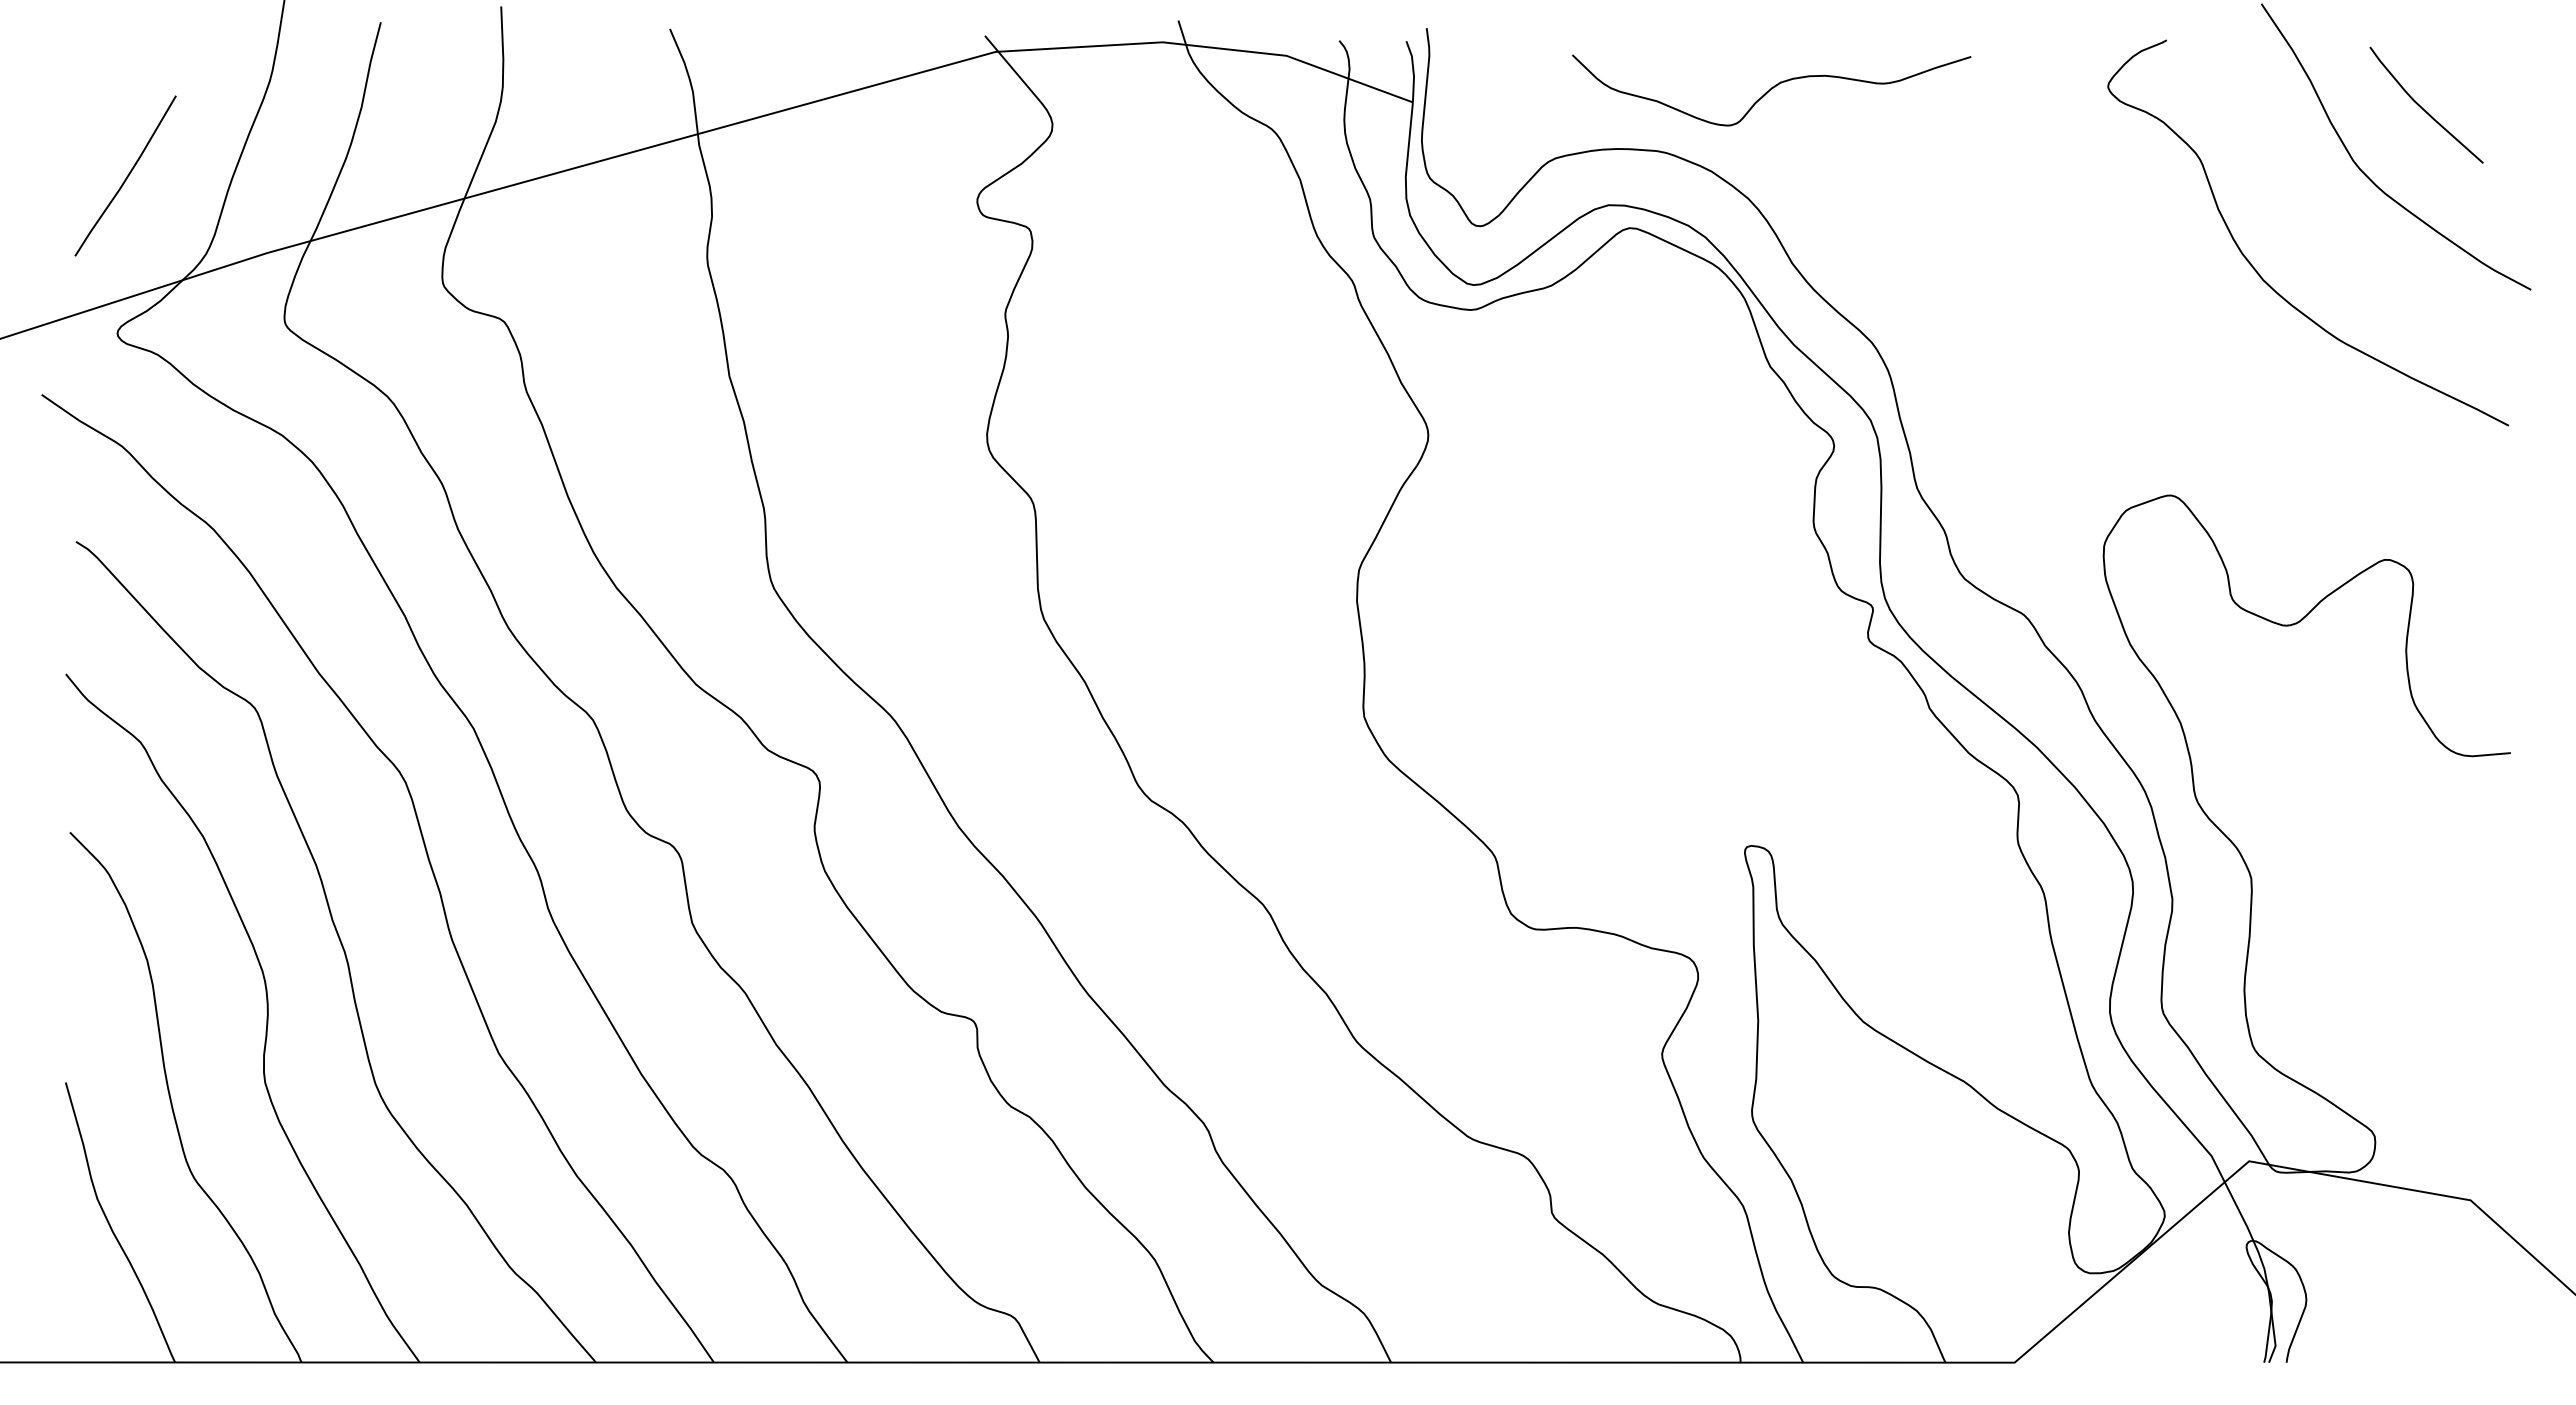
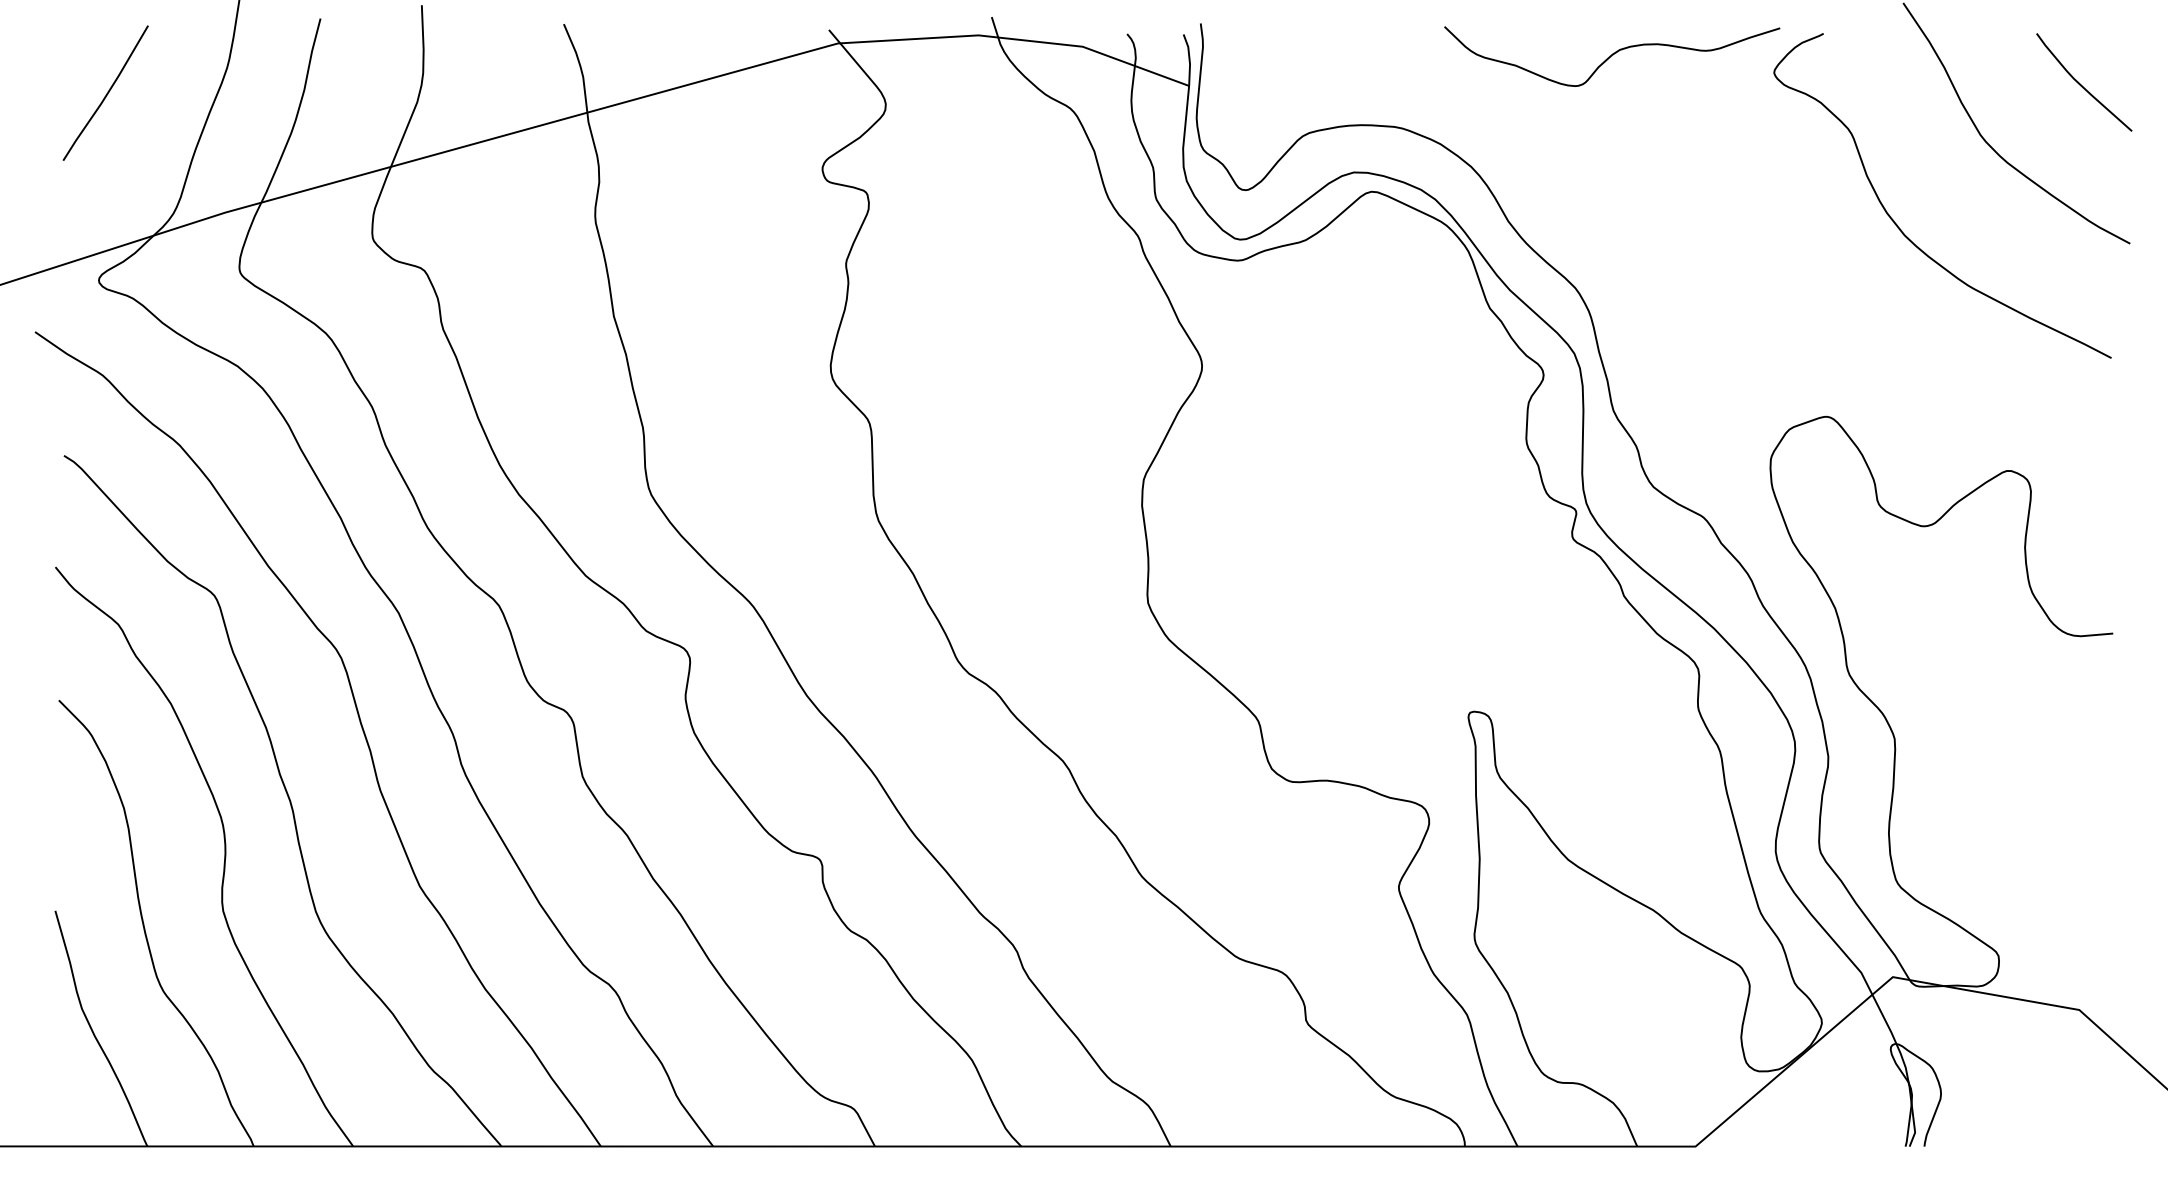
curve: (1771, 89) -> (1612, 55), moved
curve: (2422, 107) -> (2080, 84), moved
line: (126, 176) -> (106, 93), moved

